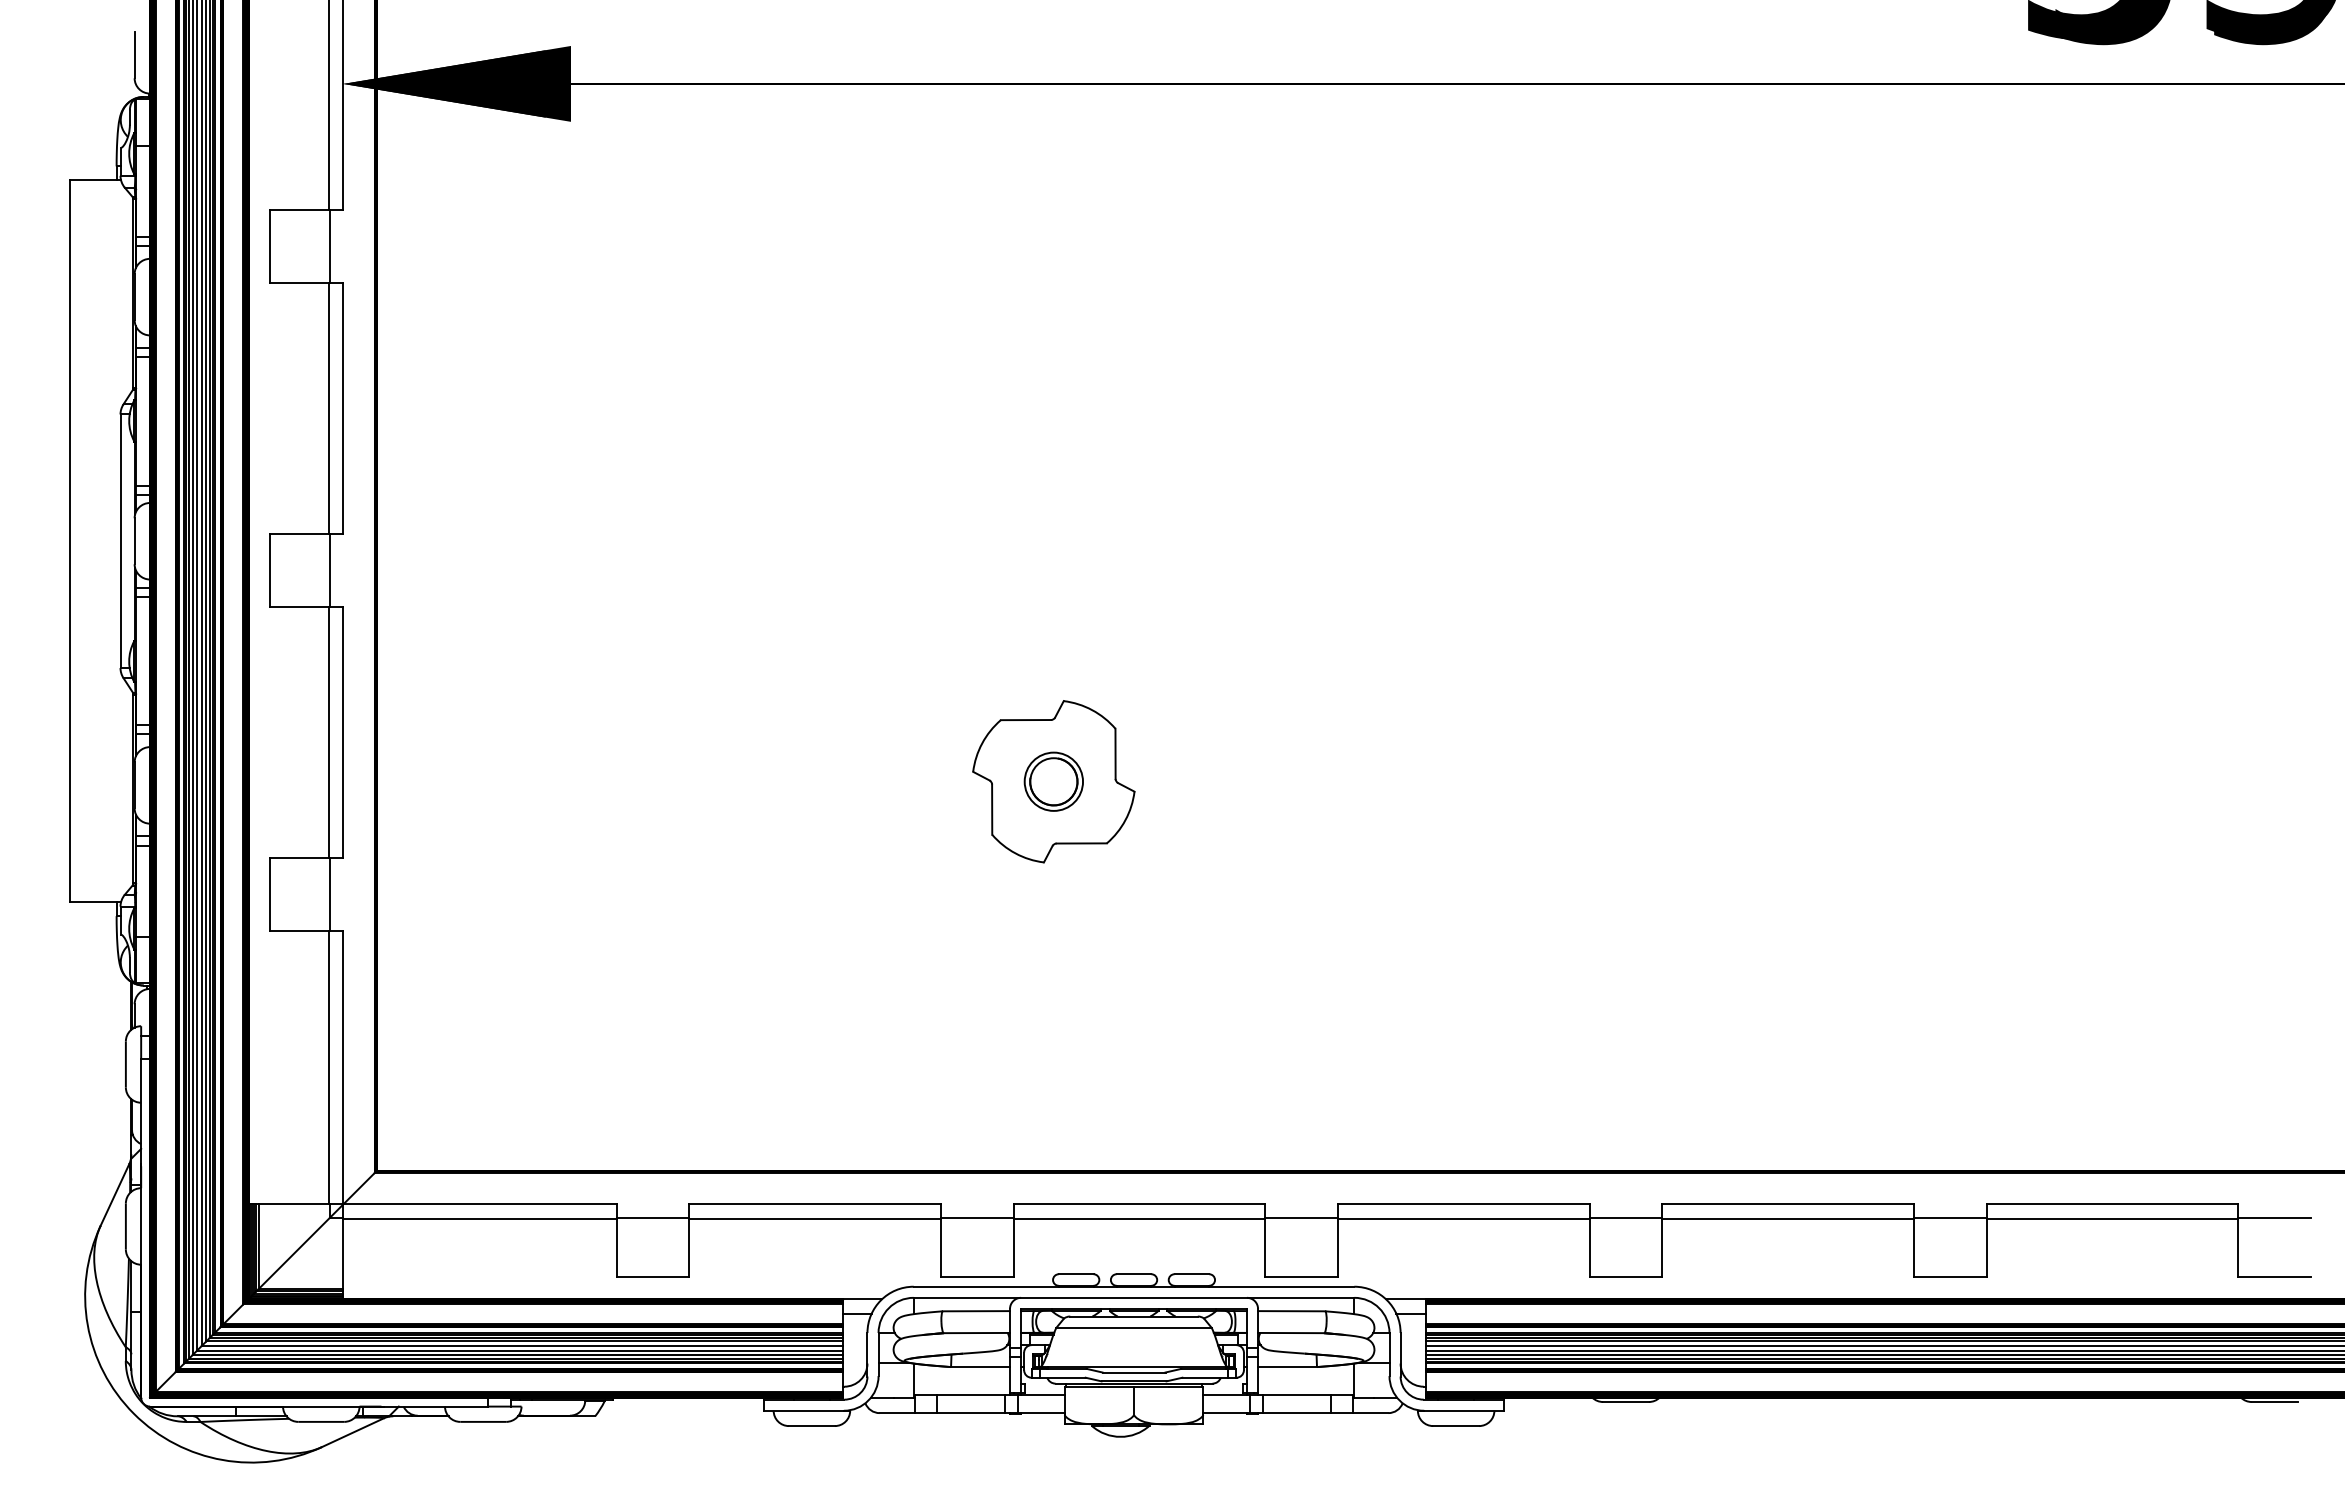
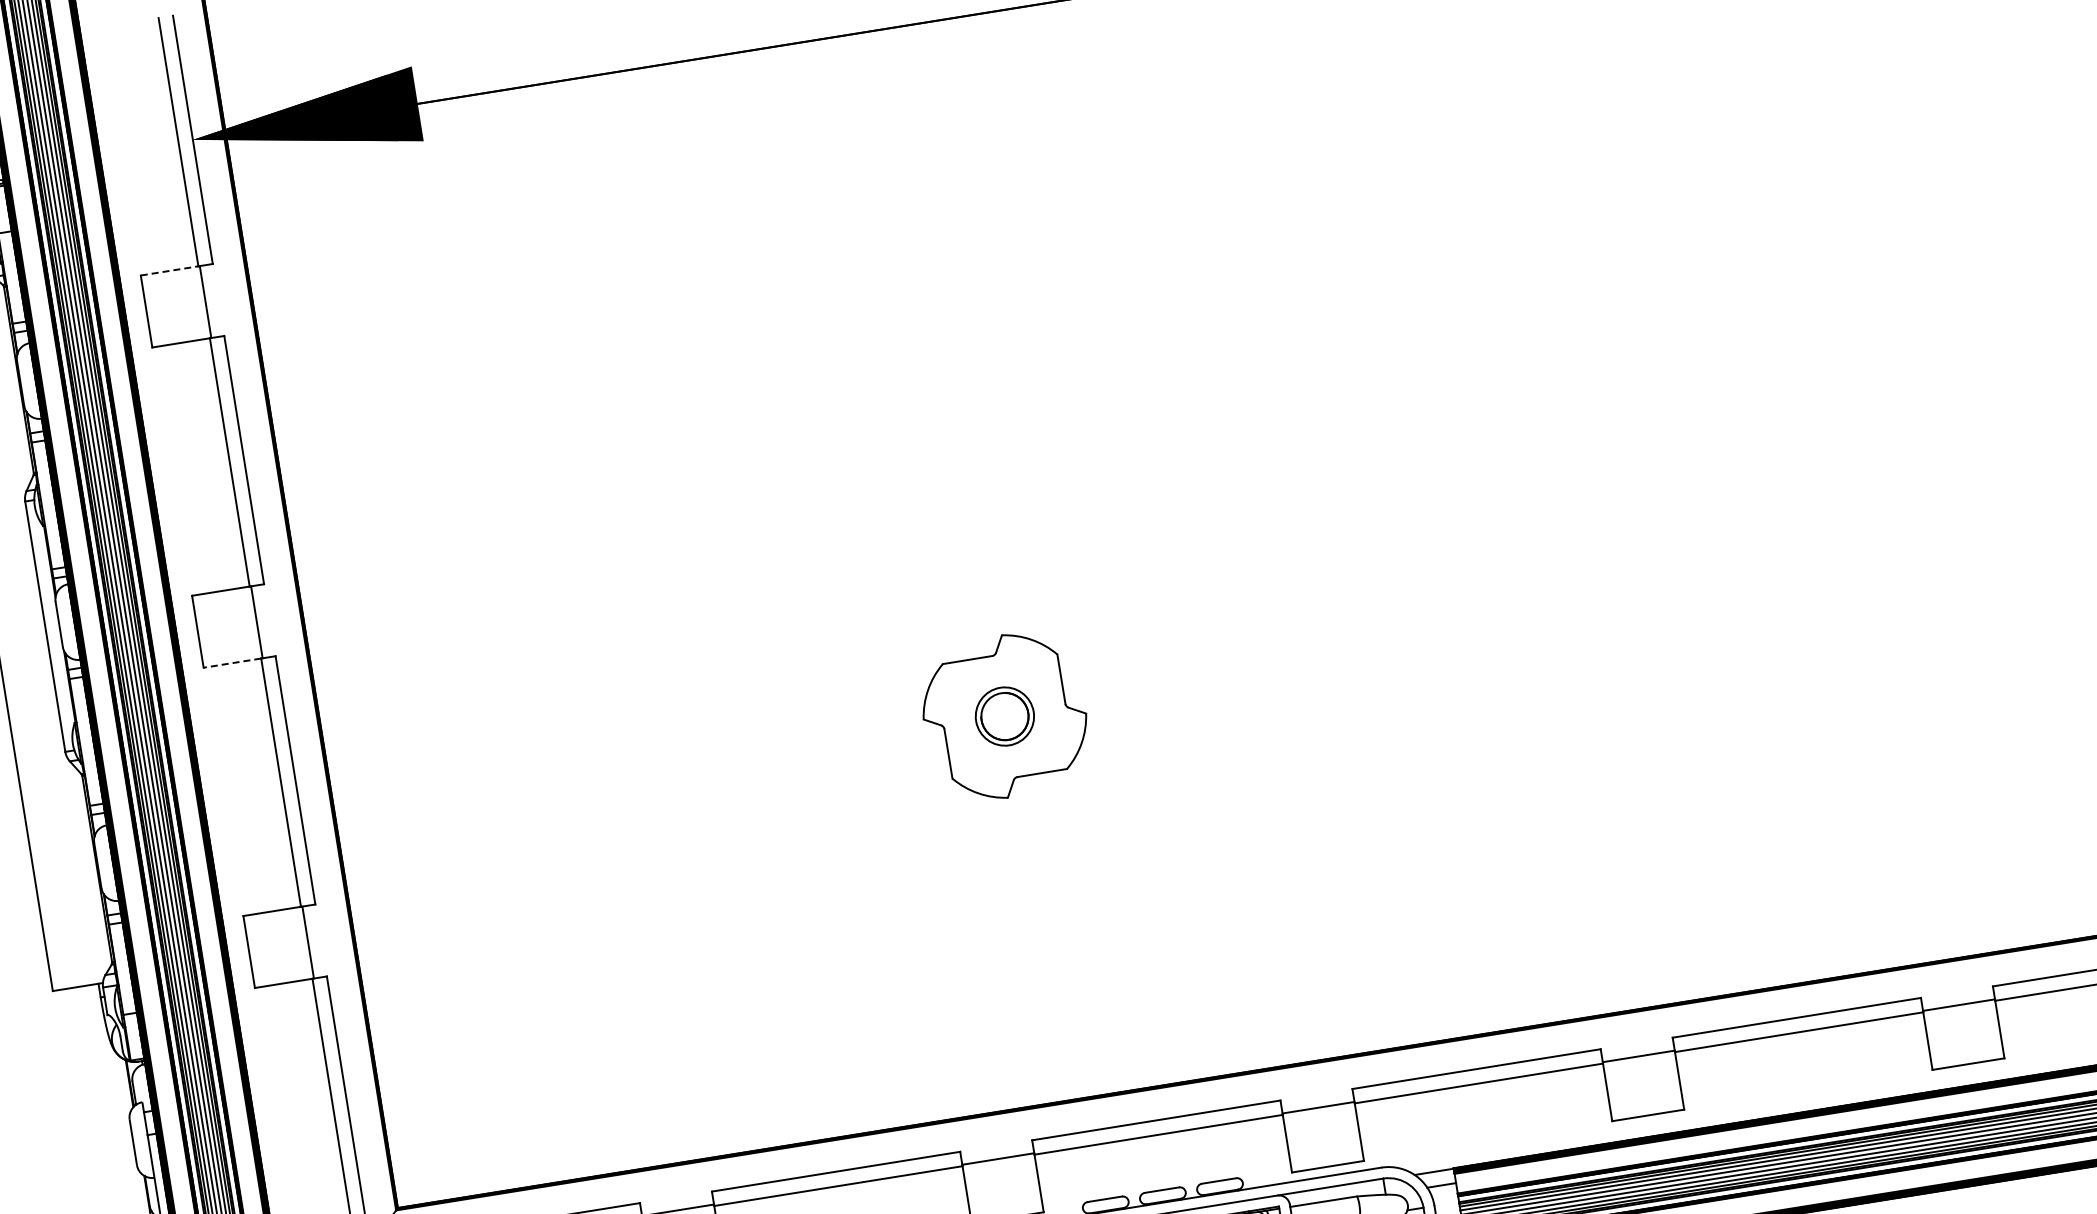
line: (300, 209) -> (170, 270), solid -> dashed
line: (299, 606) -> (232, 662), solid -> dashed

